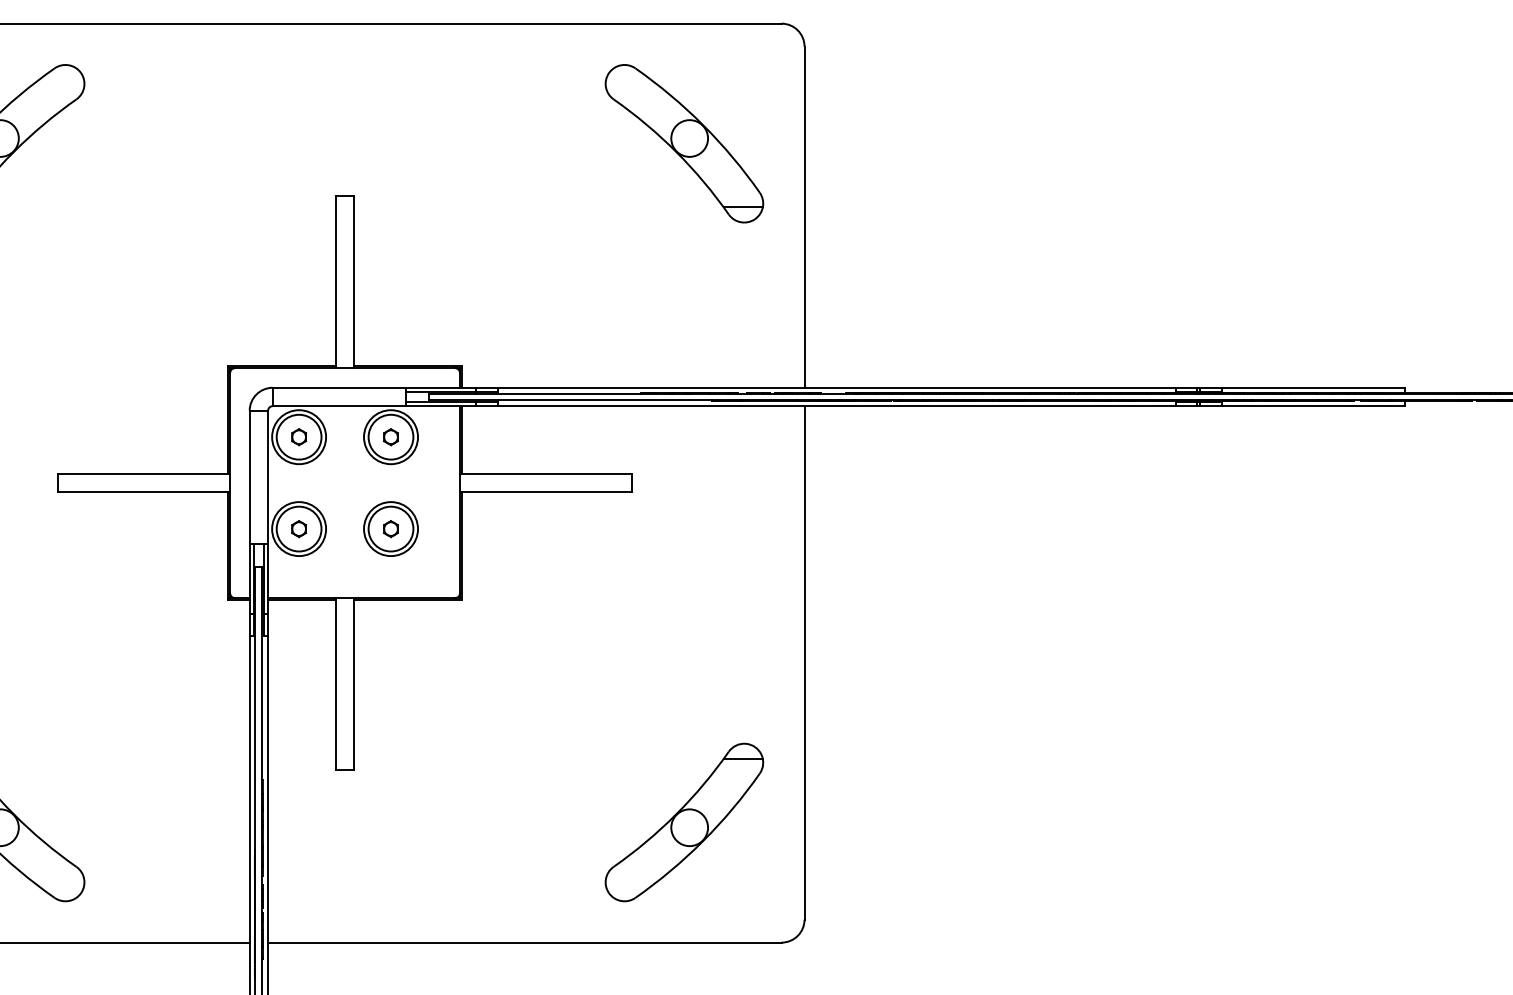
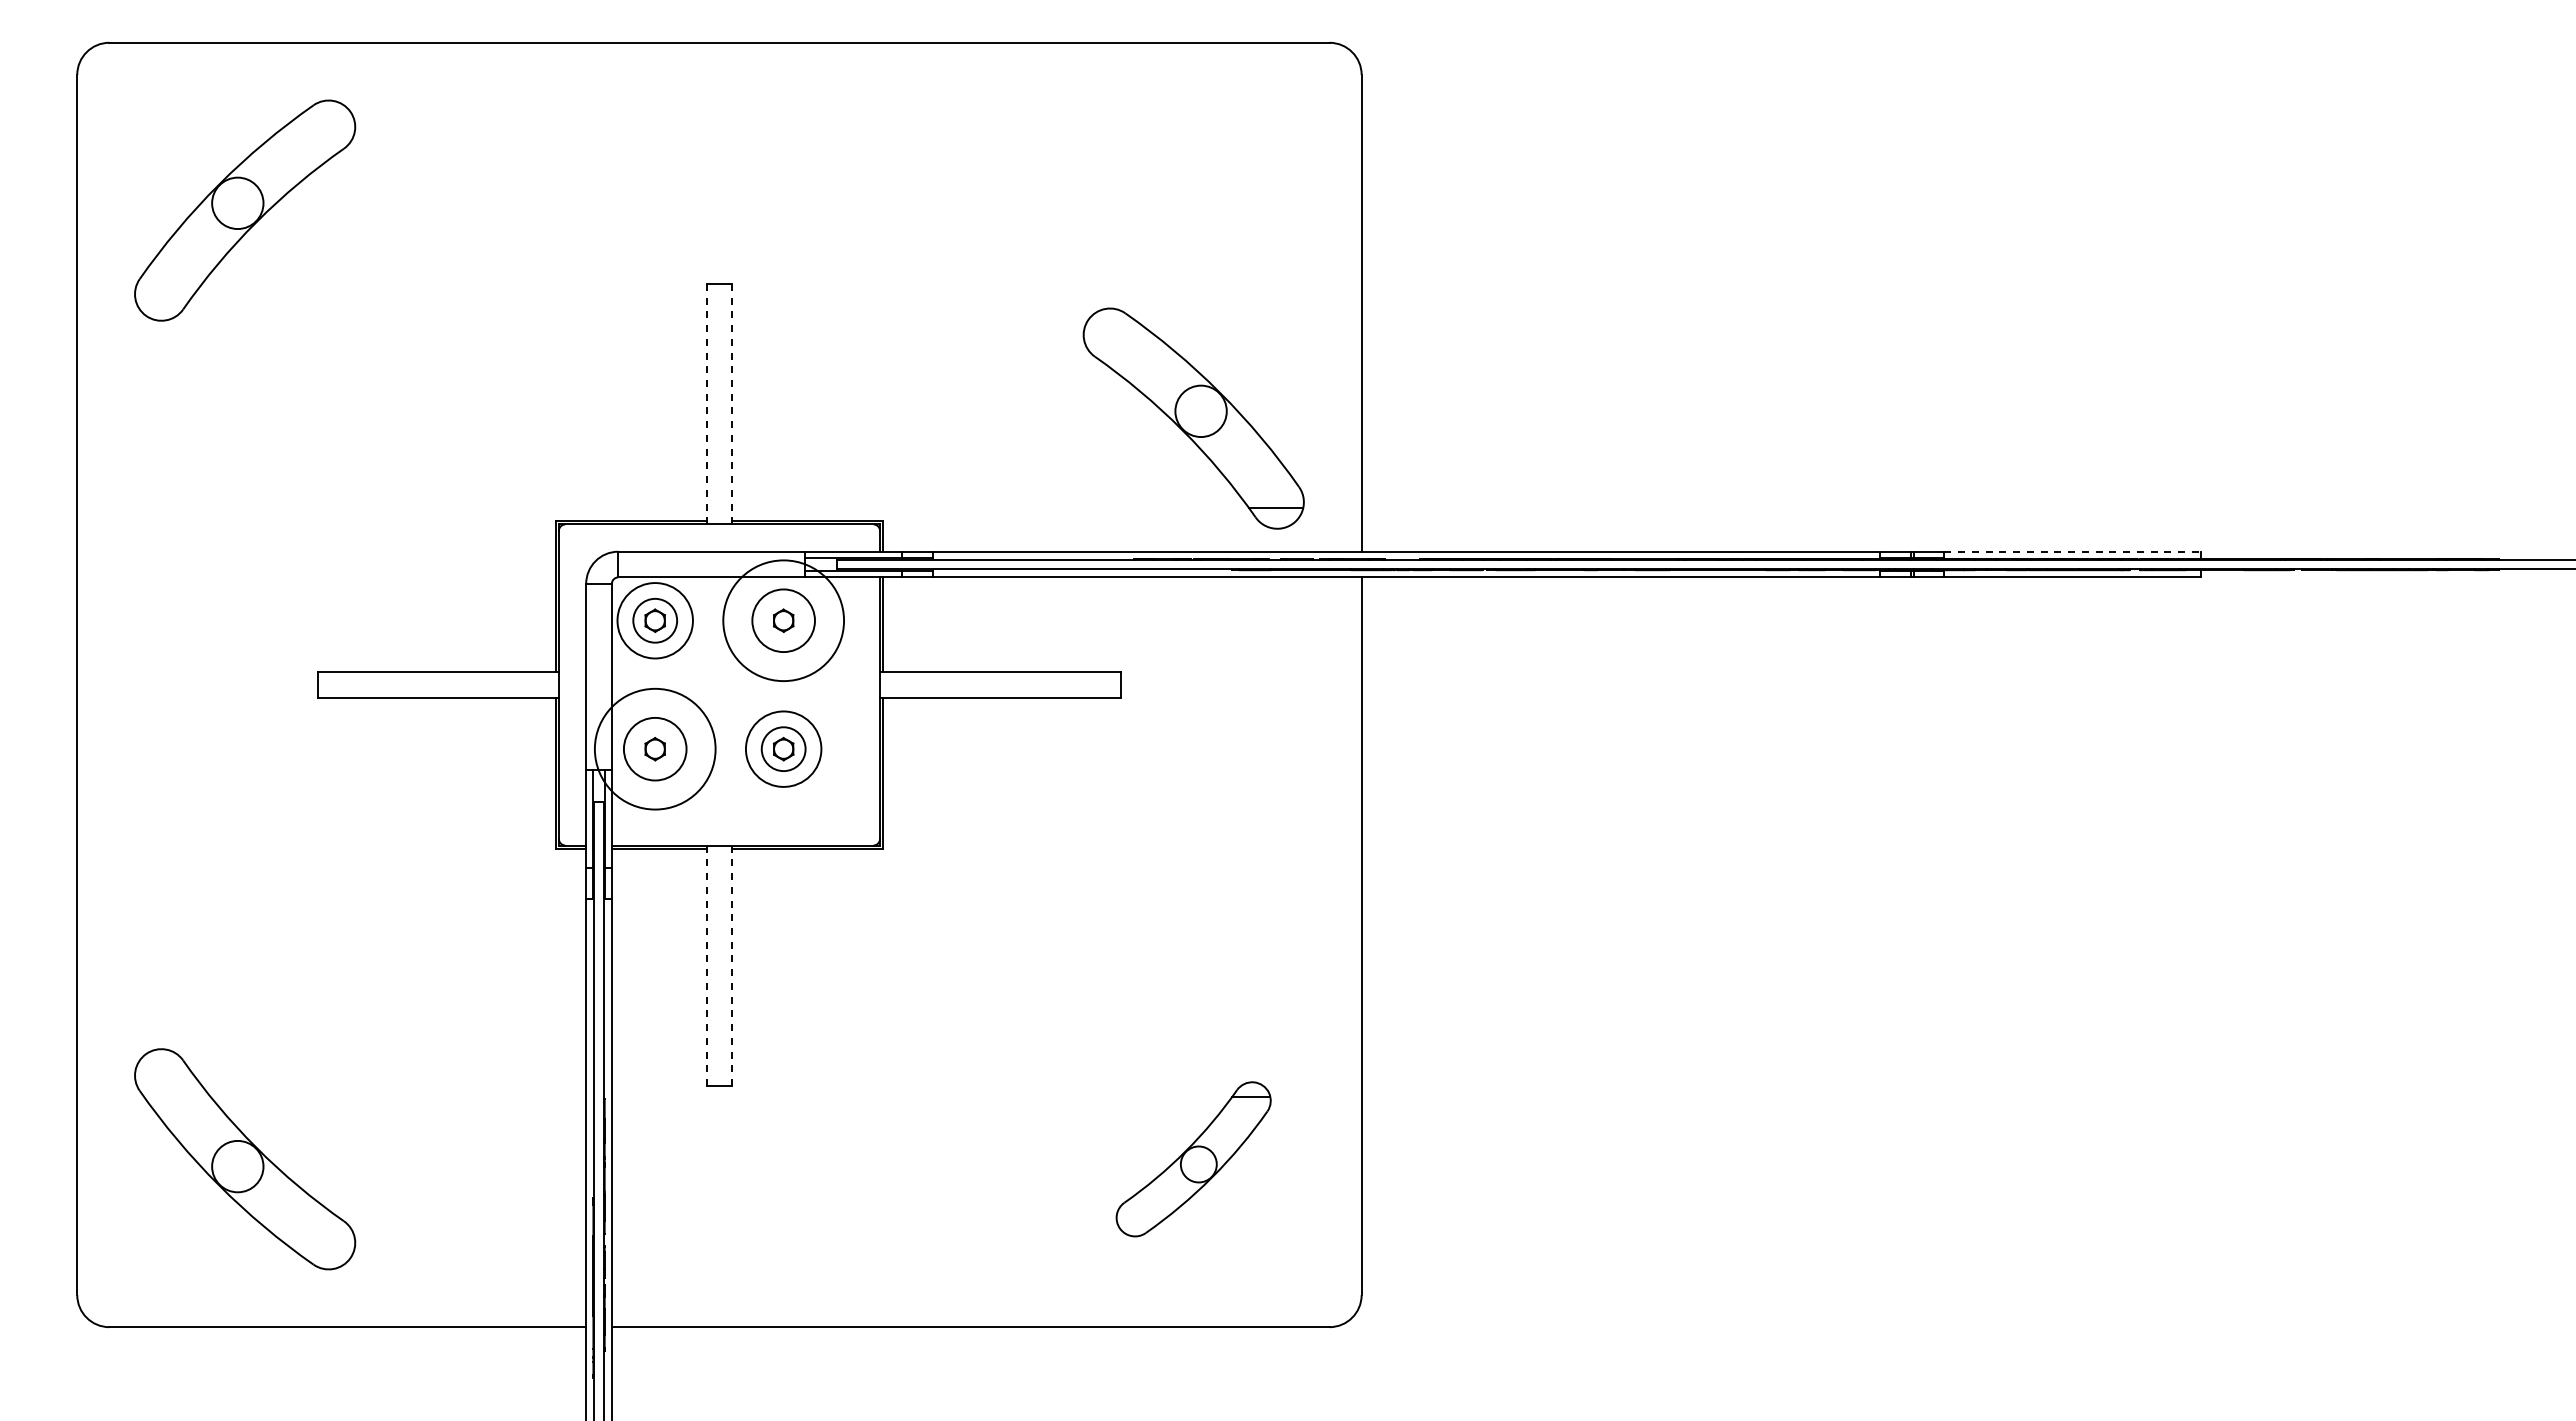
part: (684, 143) -> (1193, 418), moved
line: (335, 281) -> (706, 403), solid -> dashed
line: (354, 281) -> (732, 403), solid -> dashed
line: (1313, 387) -> (2073, 551), solid -> dashed
circle: (298, 437) -> (654, 620), size x0.7
circle: (390, 437) -> (783, 620), size x1.6
circle: (298, 528) -> (654, 748), size x1.6
circle: (390, 528) -> (783, 748), size x0.7
line: (335, 684) -> (706, 966), solid -> dashed
line: (354, 684) -> (732, 966), solid -> dashed
part: (684, 822) -> (1193, 1159), size x0.7

